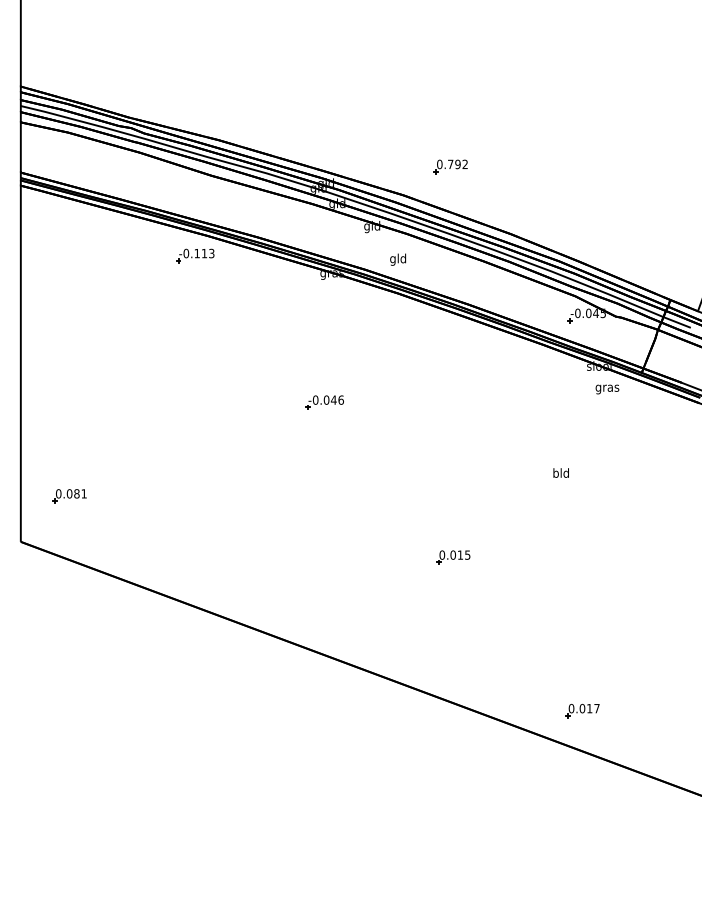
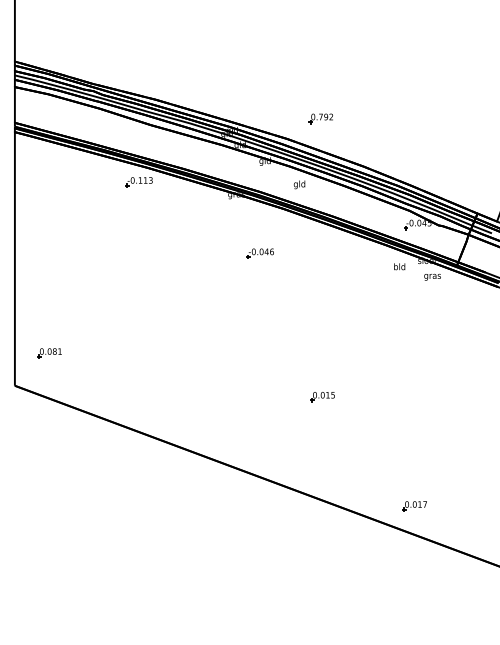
text: (398, 259) -> (299, 184), moved
part: (323, 402) -> (259, 253), moved
text: (560, 472) -> (399, 266), moved

